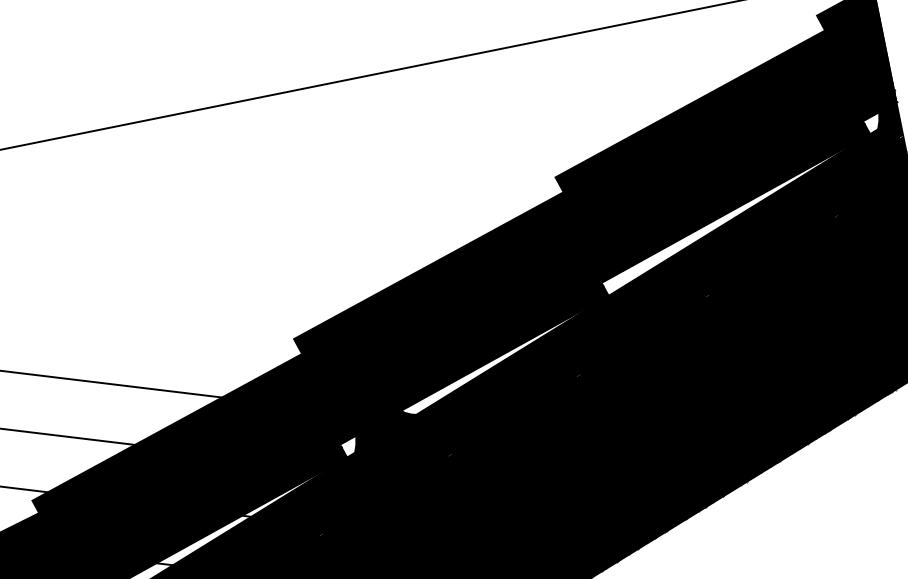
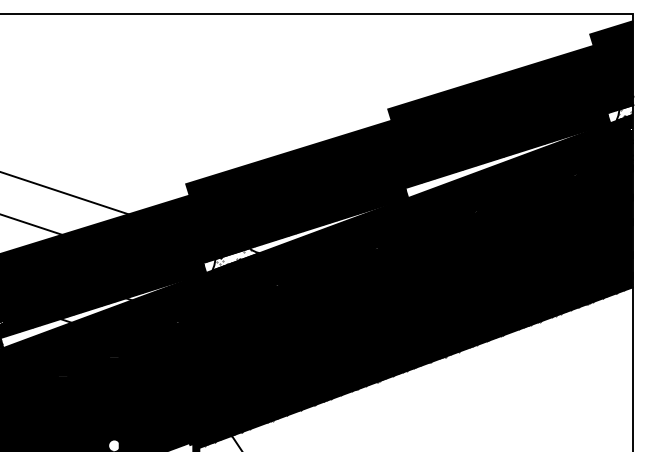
fill: (887, 115) -> (624, 112), removed
fill: (384, 430) -> (235, 259), removed

